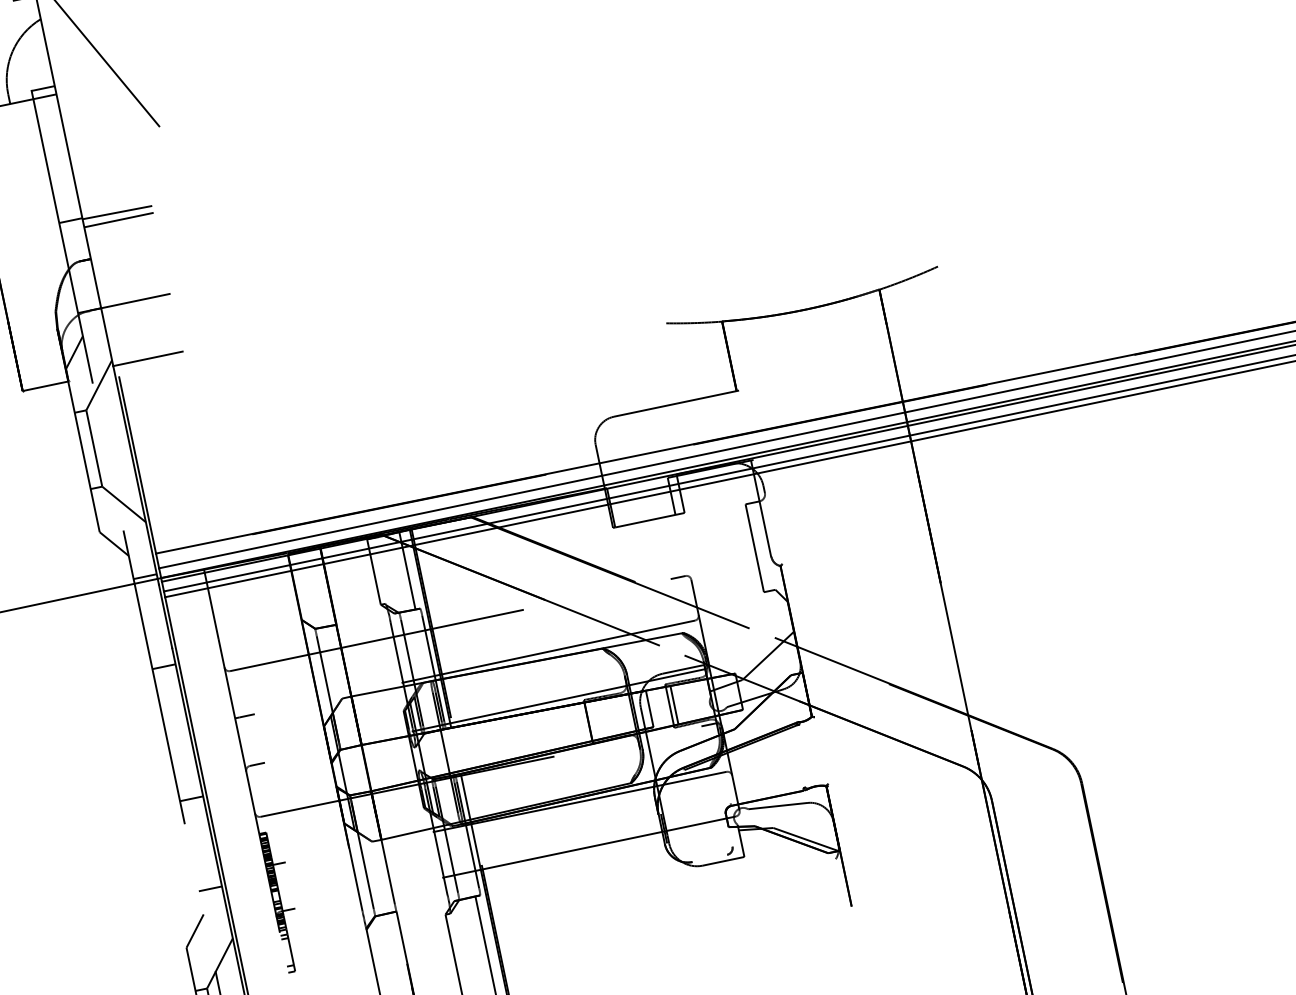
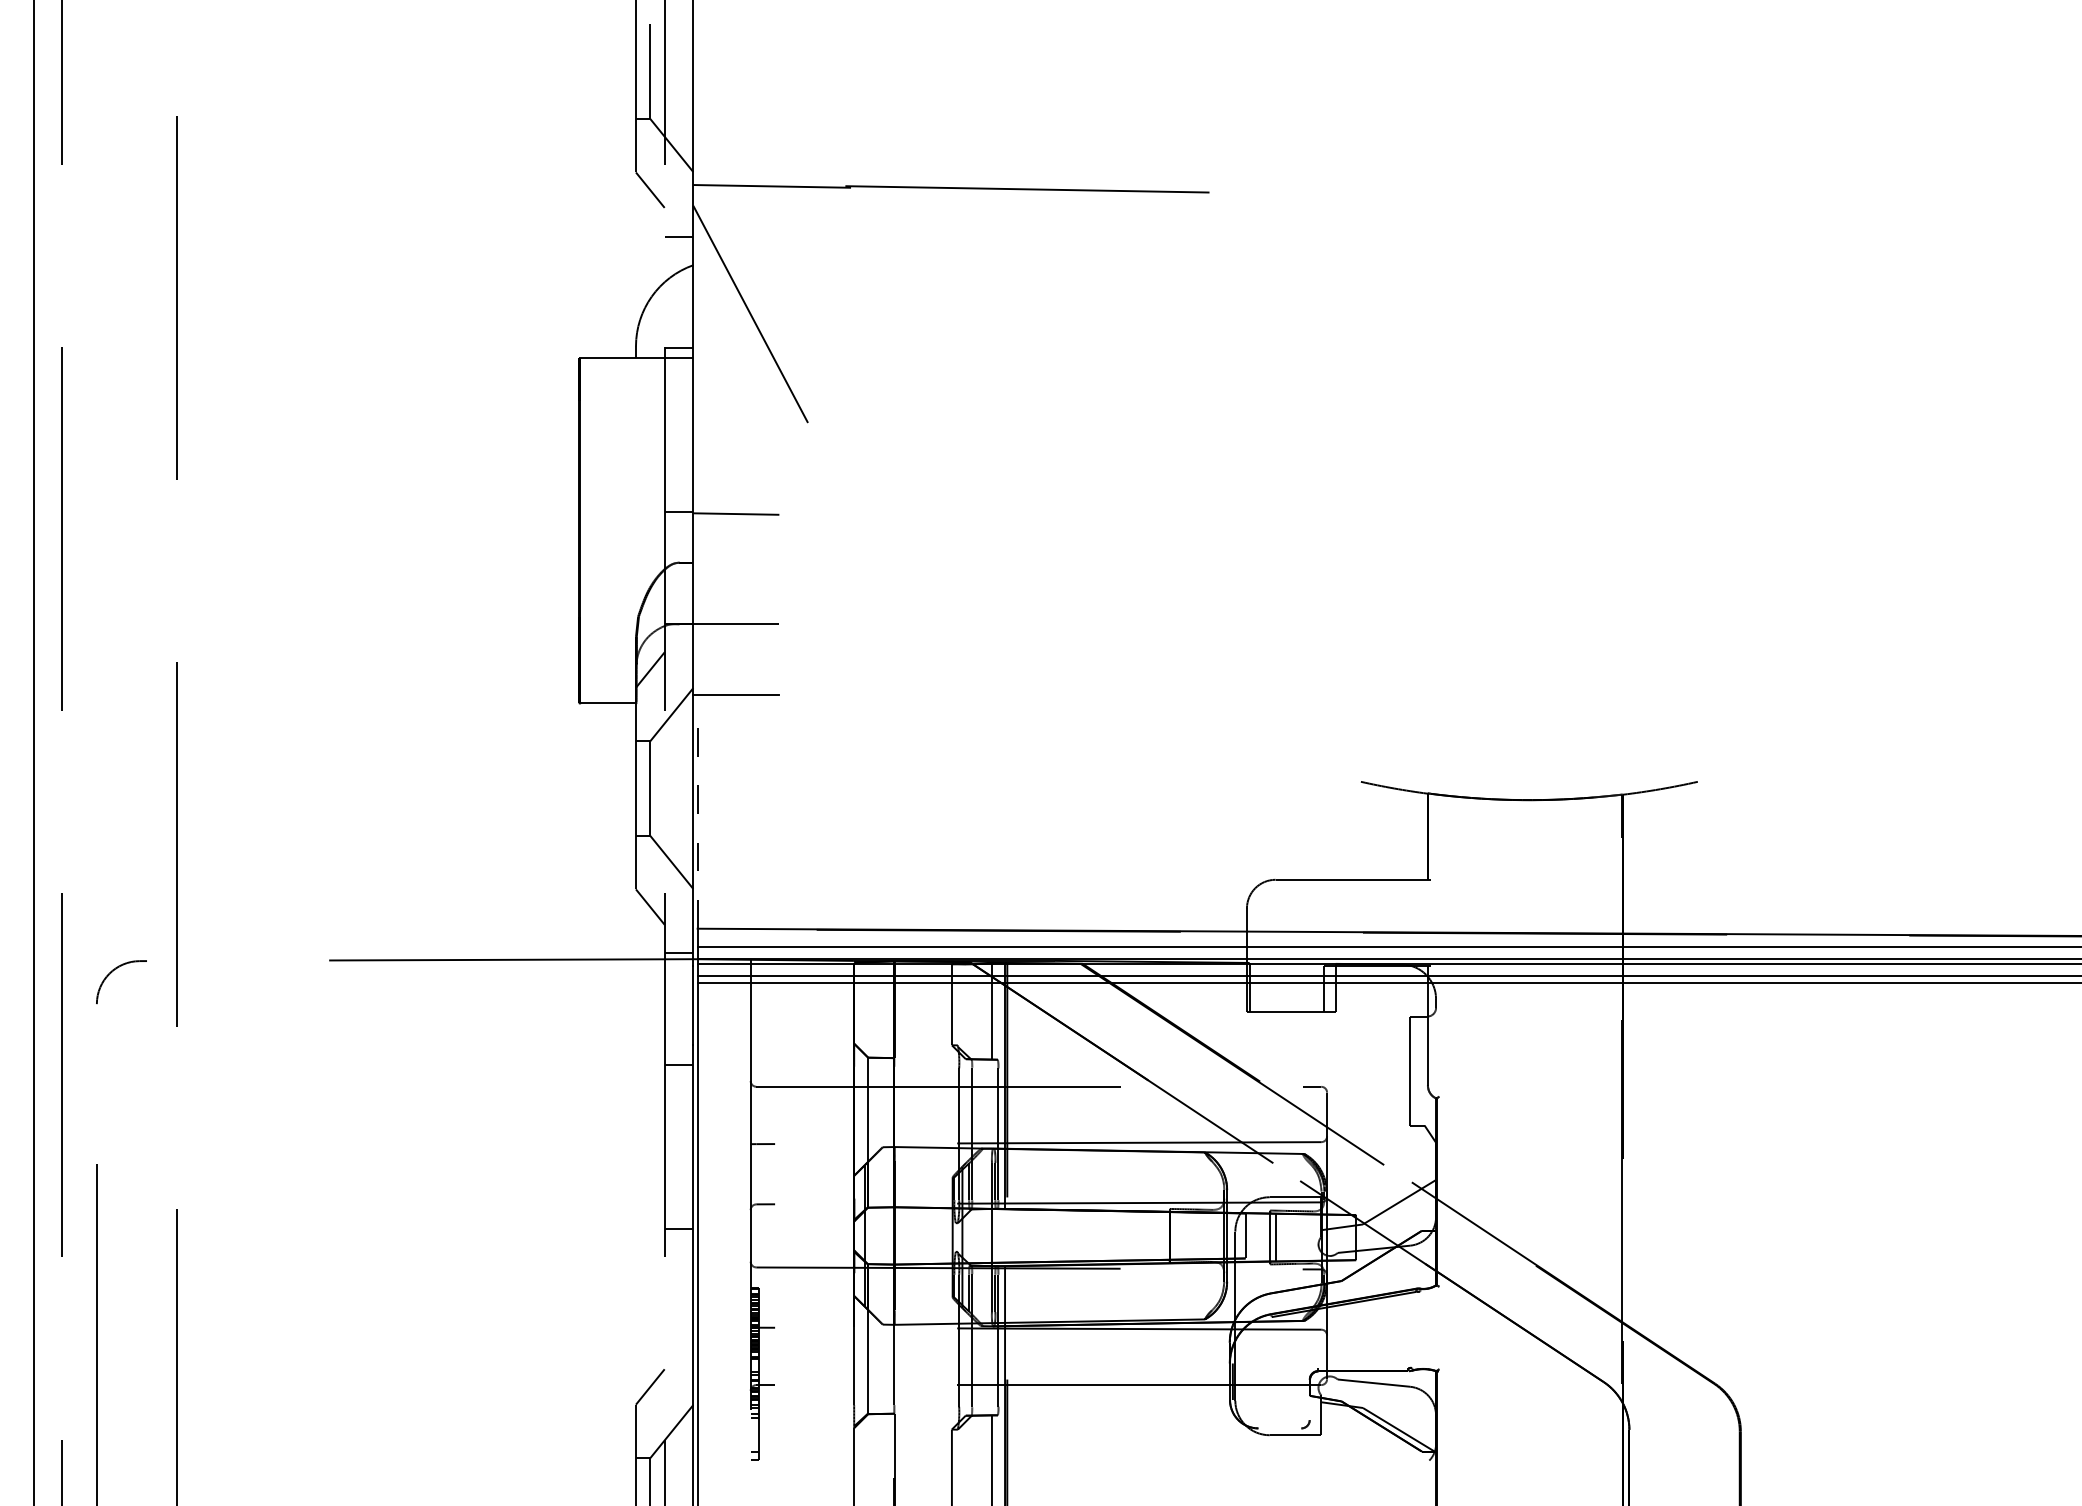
line: (119, 220) -> (736, 523), removed
line: (137, 464) -> (697, 818), solid -> dashed
line: (210, 888) -> (678, 1340), removed

